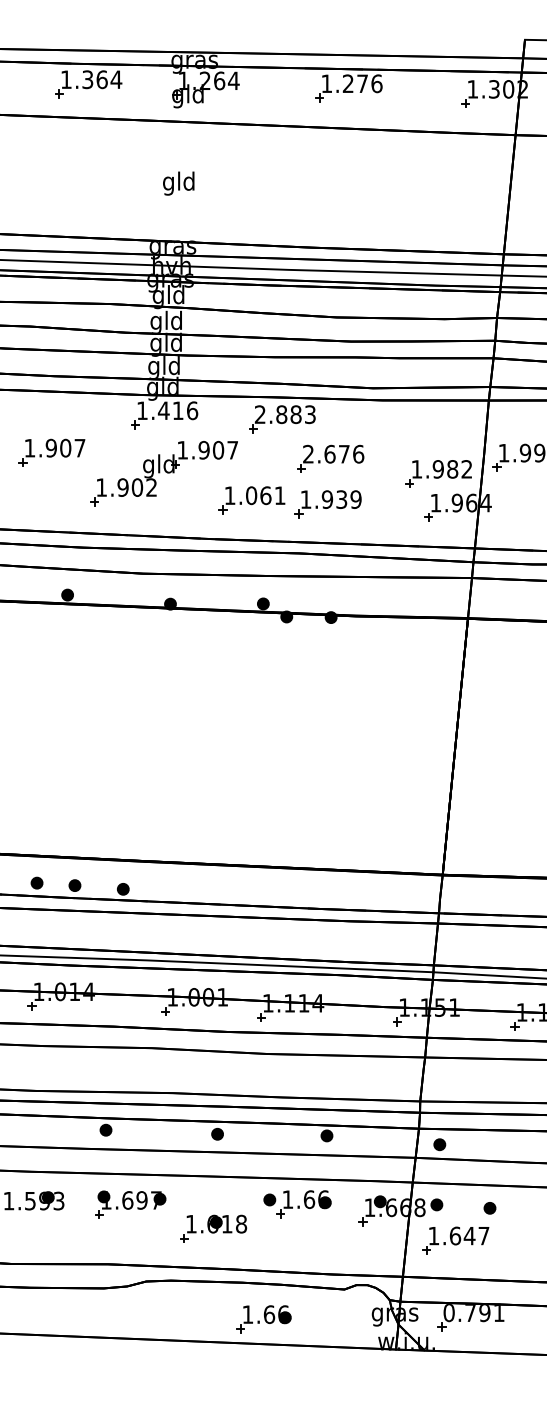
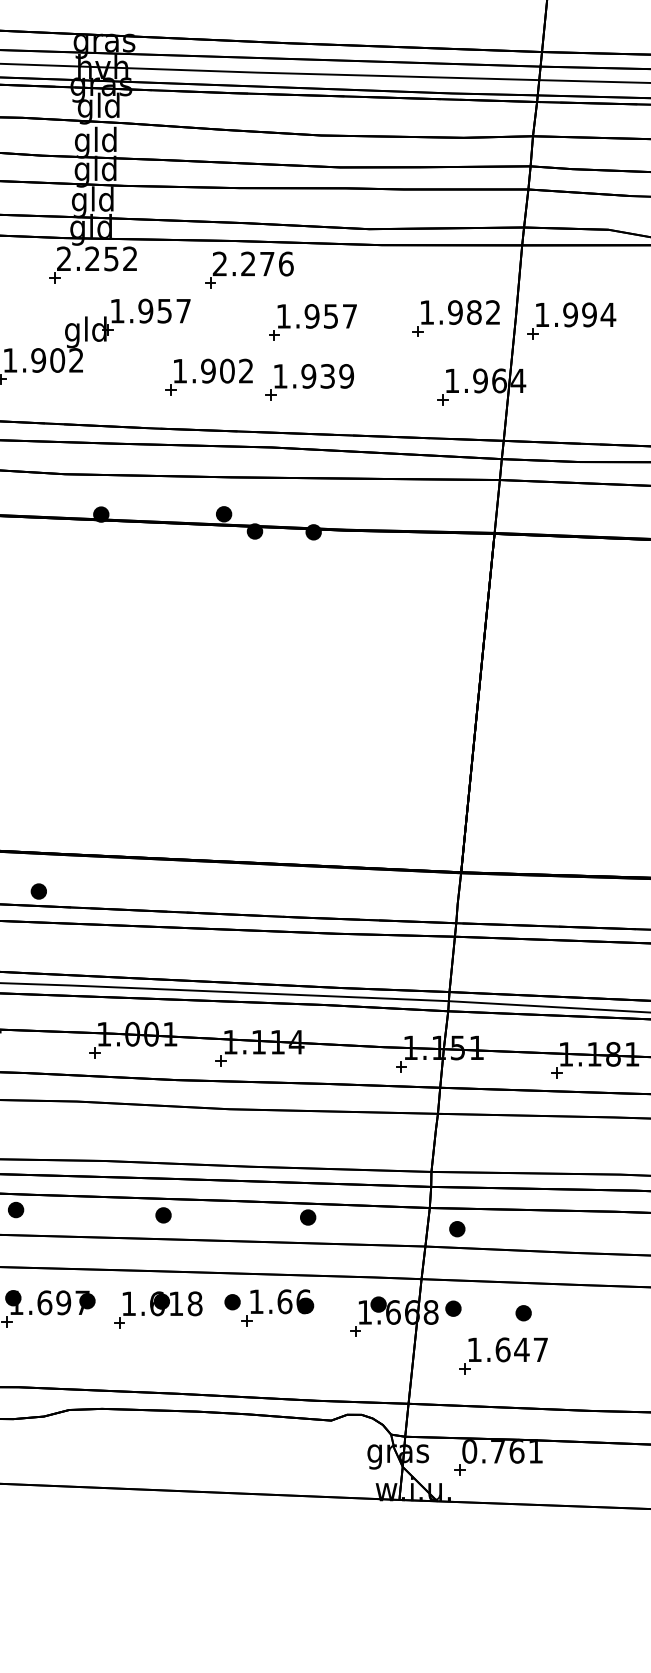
text: (167, 410) -> (97, 258), 1.416 -> 2.252
text: (296, 414) -> (267, 263), 2.883 -> 2.276
text: (218, 449) -> (164, 310), 1.907 -> 1.957
text: (333, 453) -> (316, 315), 2.676 -> 1.957
part: (438, 473) -> (455, 318), moved
text: (265, 495) -> (226, 370), 1.061 -> 1.902
part: (213, 1228) -> (158, 1309), moved
part: (455, 1240) -> (503, 1355), moved
text: (484, 1313) -> (516, 1452), 0.791 -> 0.761
part: (263, 1319) -> (224, 1460), removed

